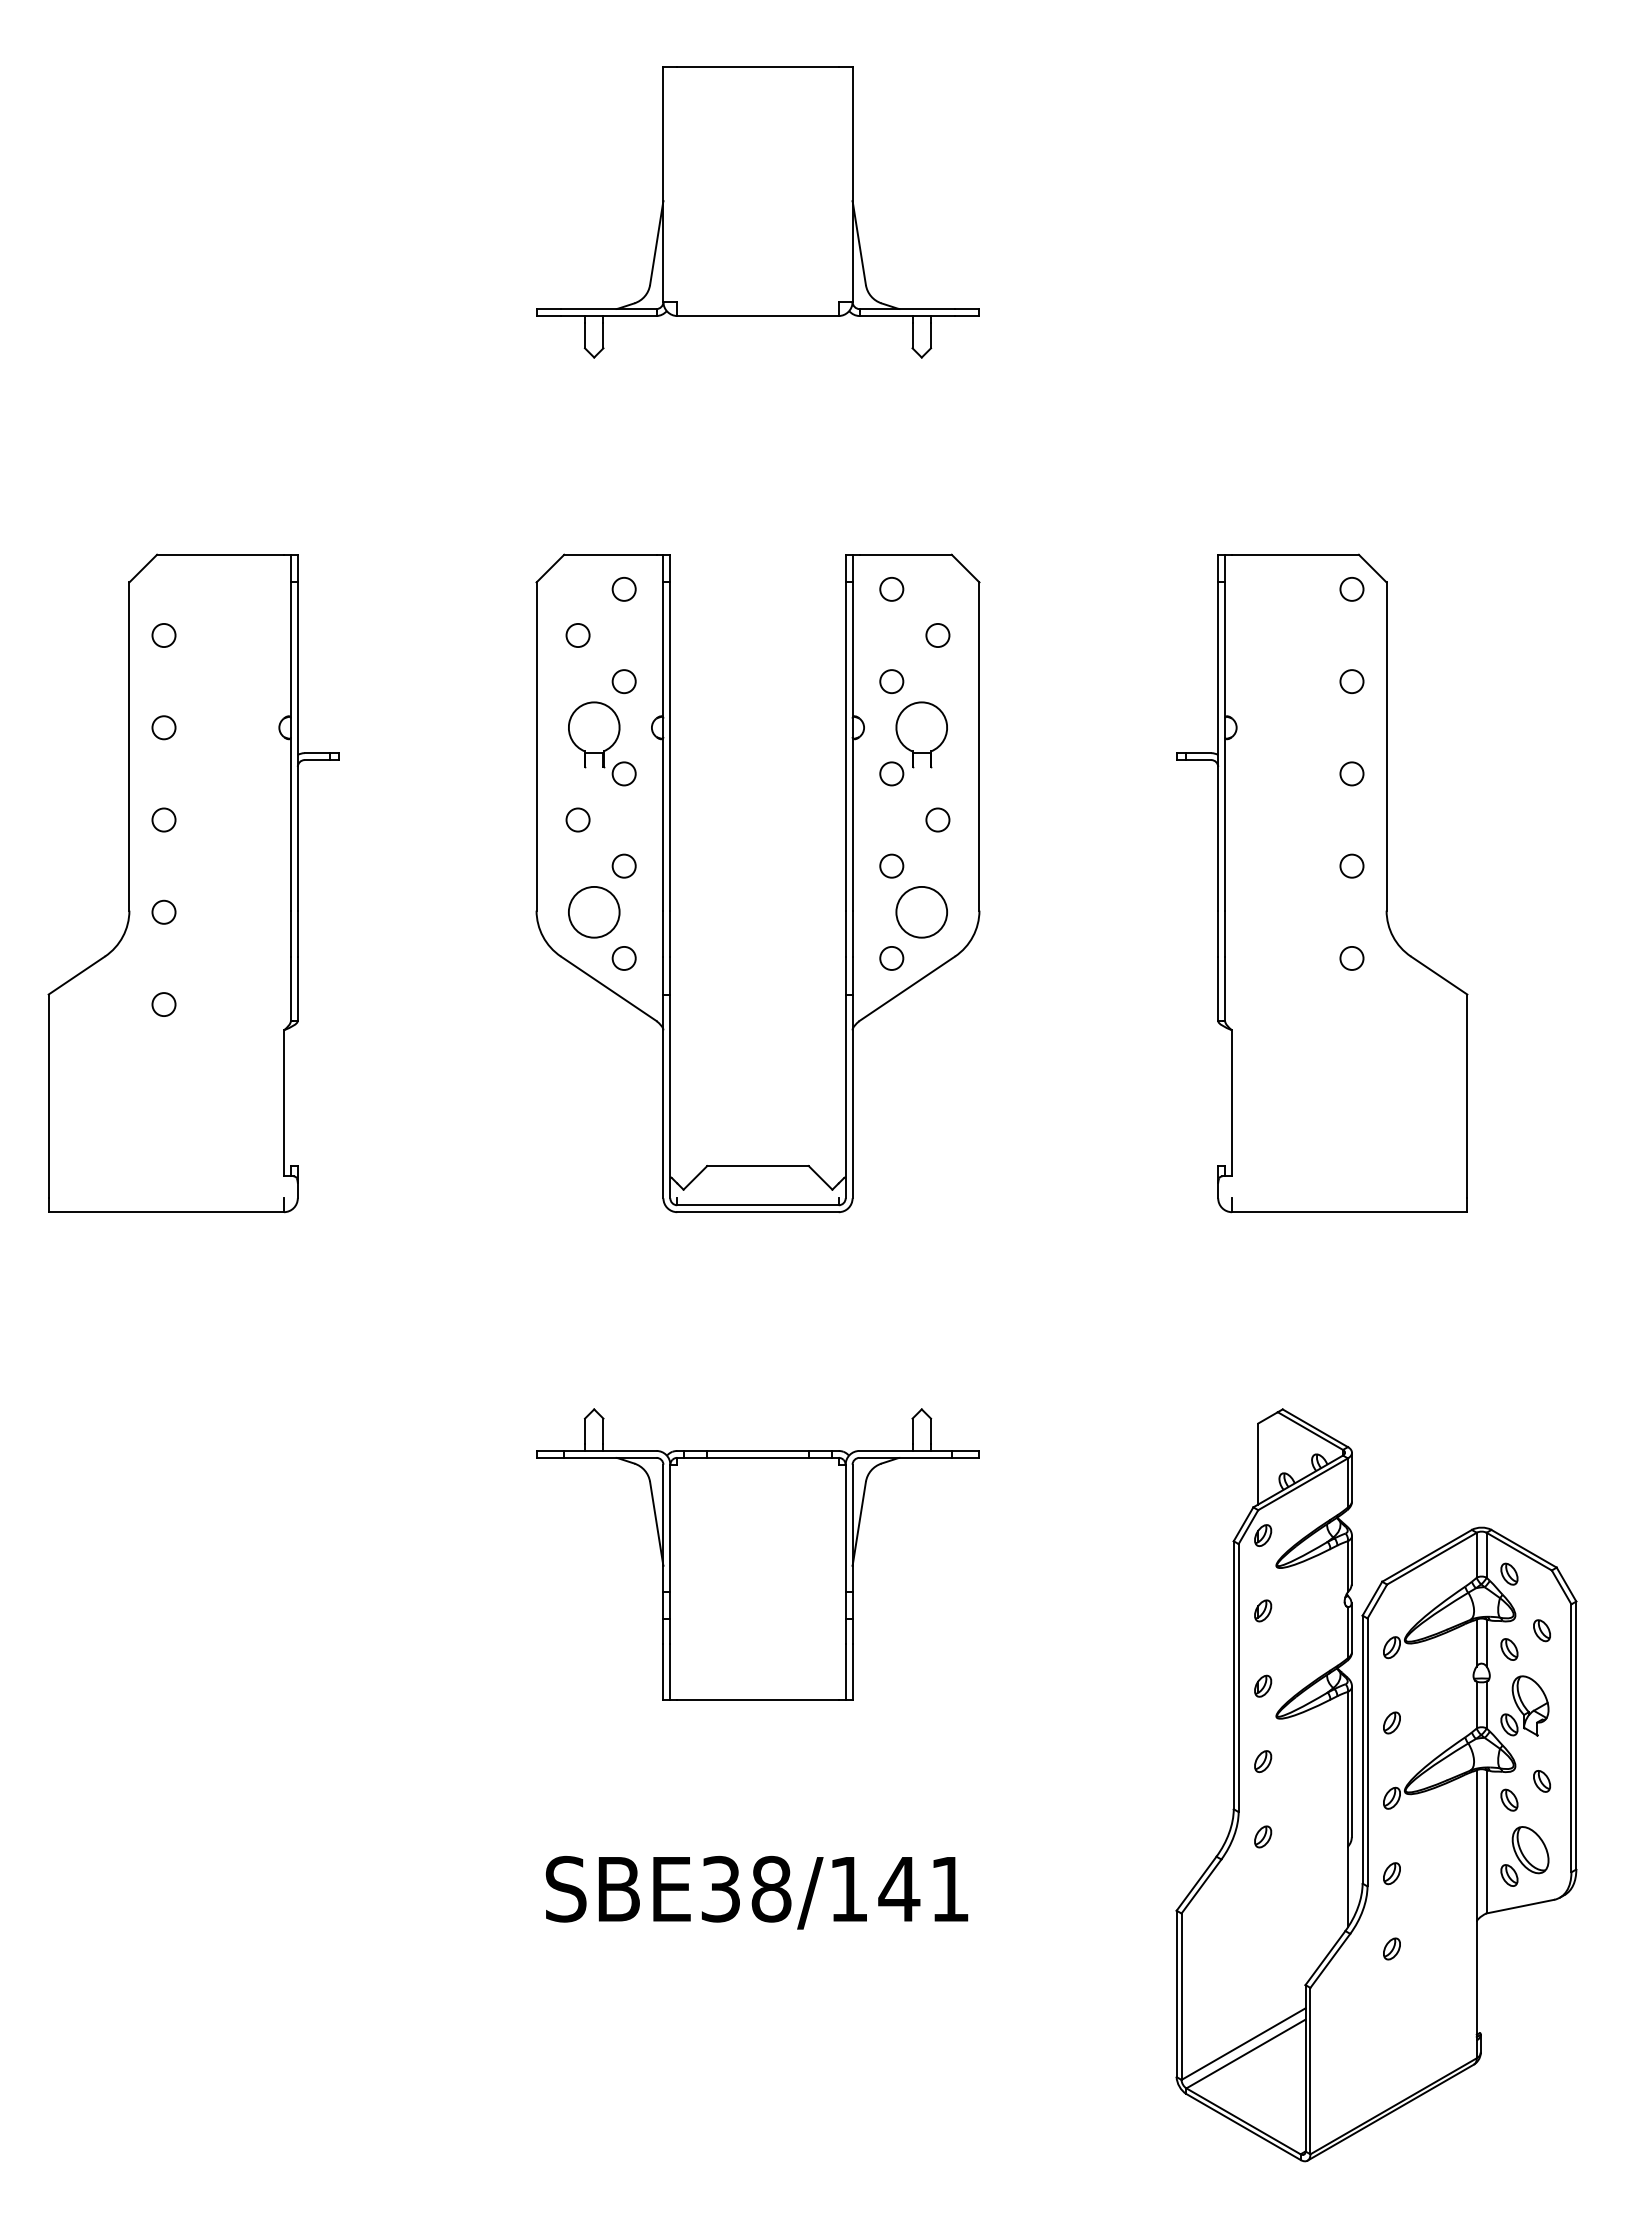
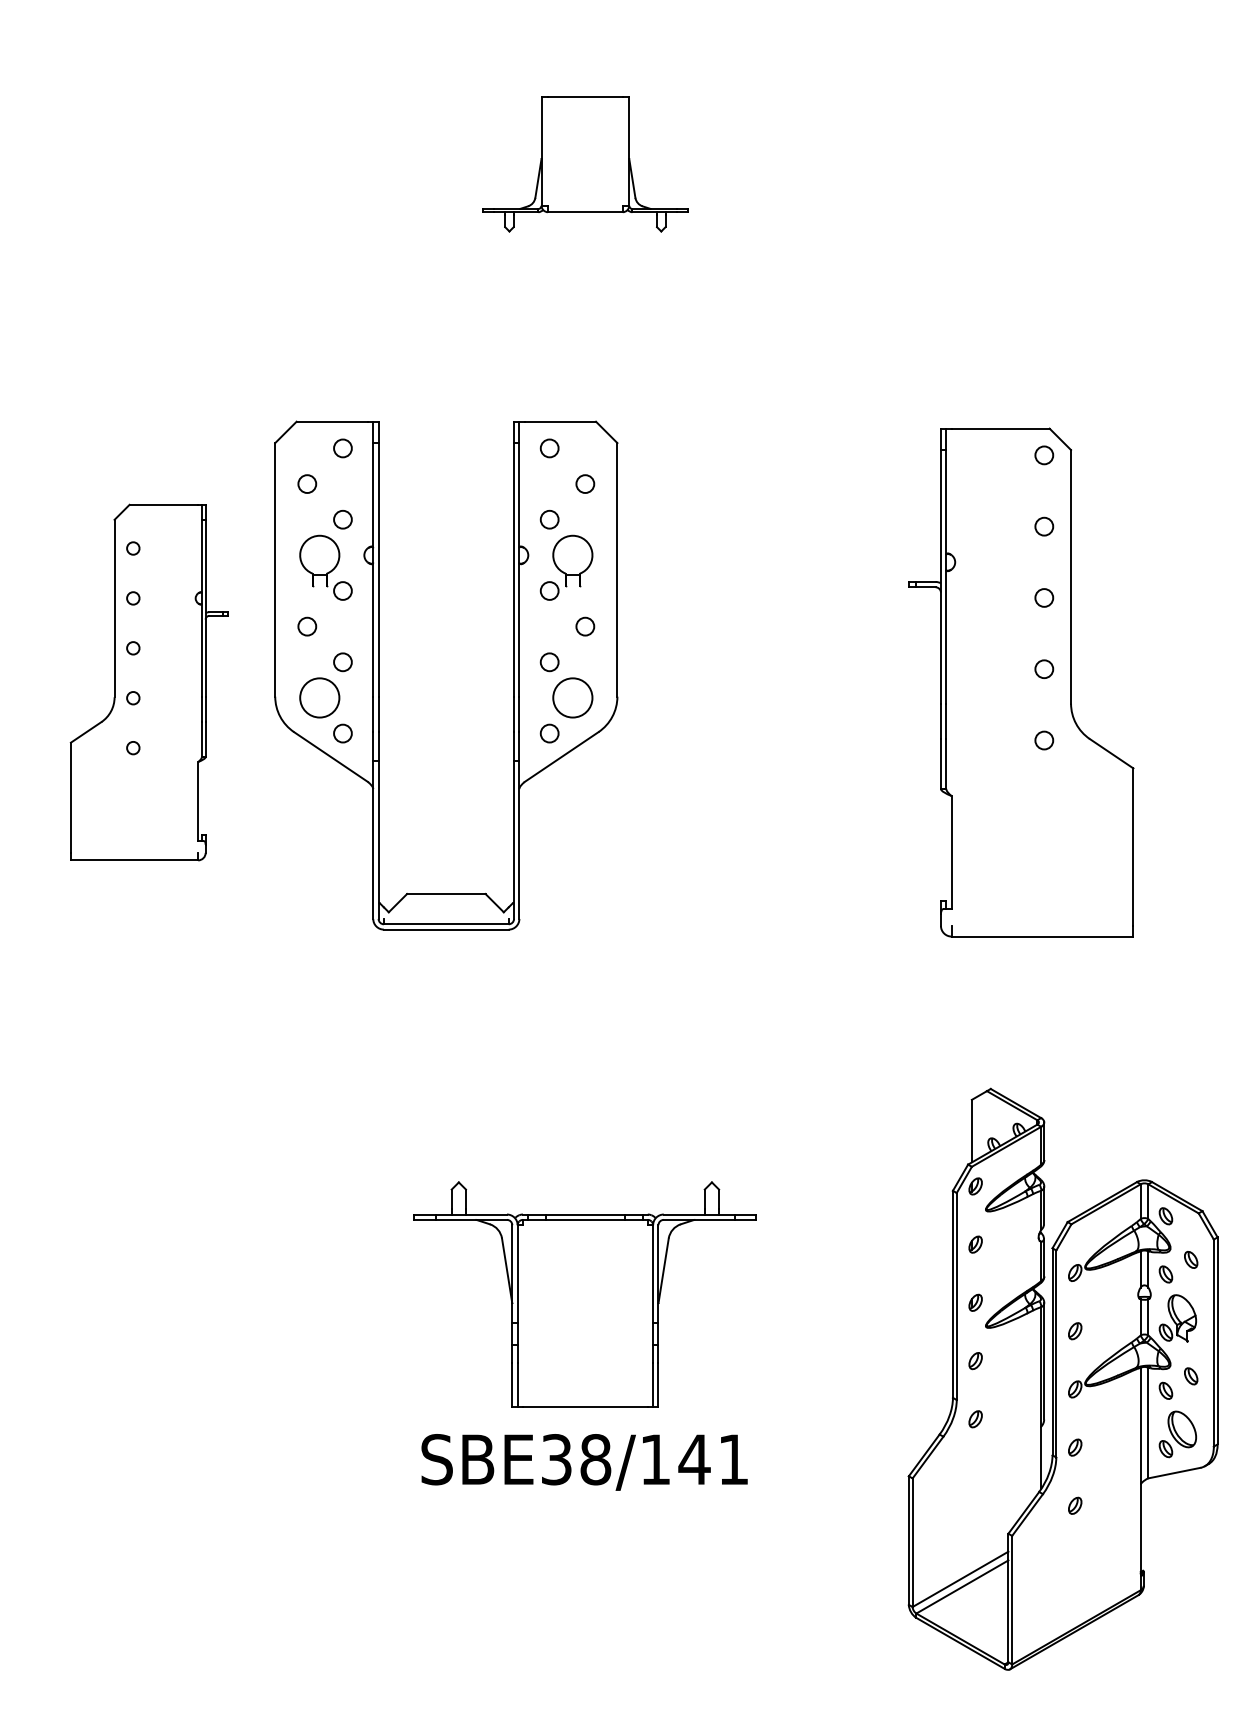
part: (757, 212) -> (585, 164), size x0.6
part: (193, 883) -> (149, 682), size x0.7
part: (670, 883) -> (378, 675), moved
part: (757, 1554) -> (585, 1294), moved

